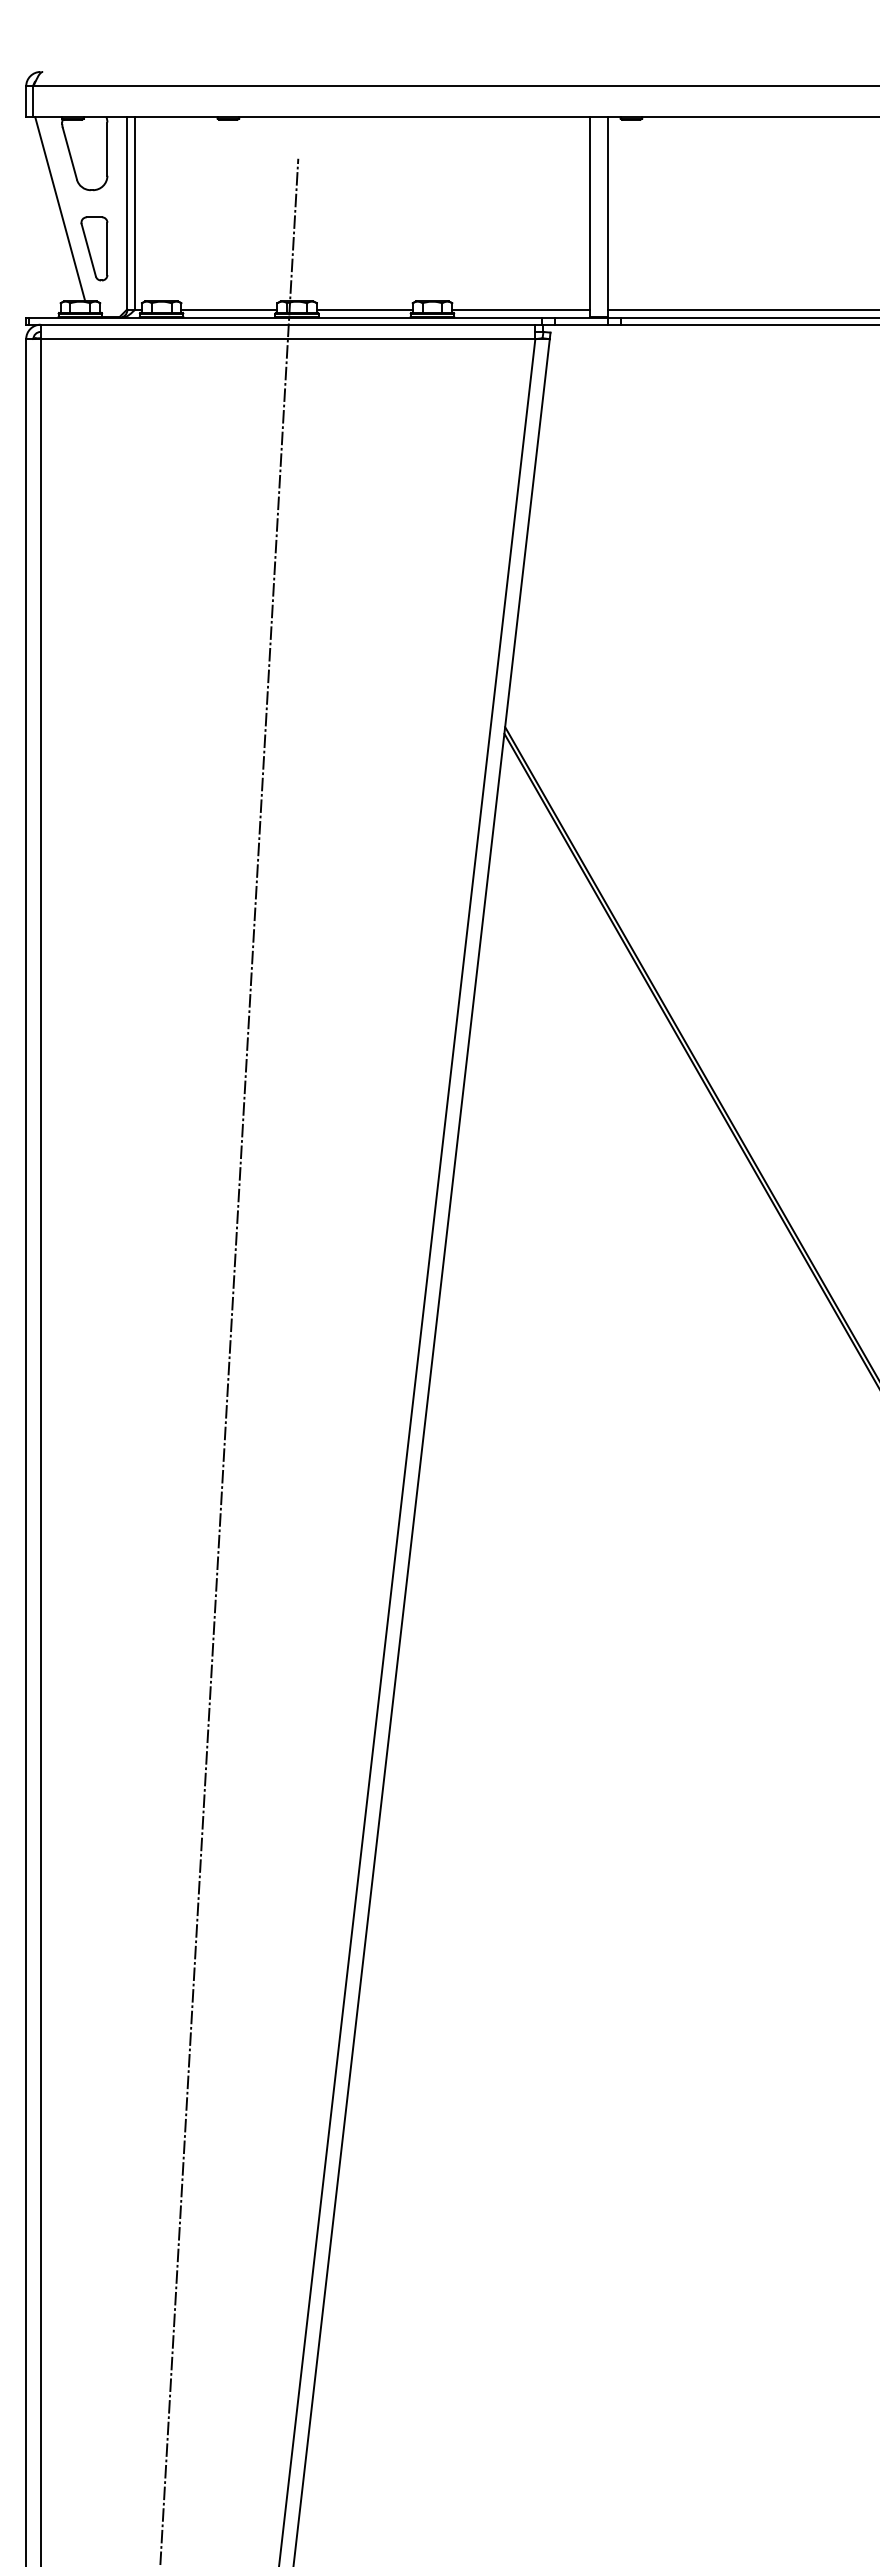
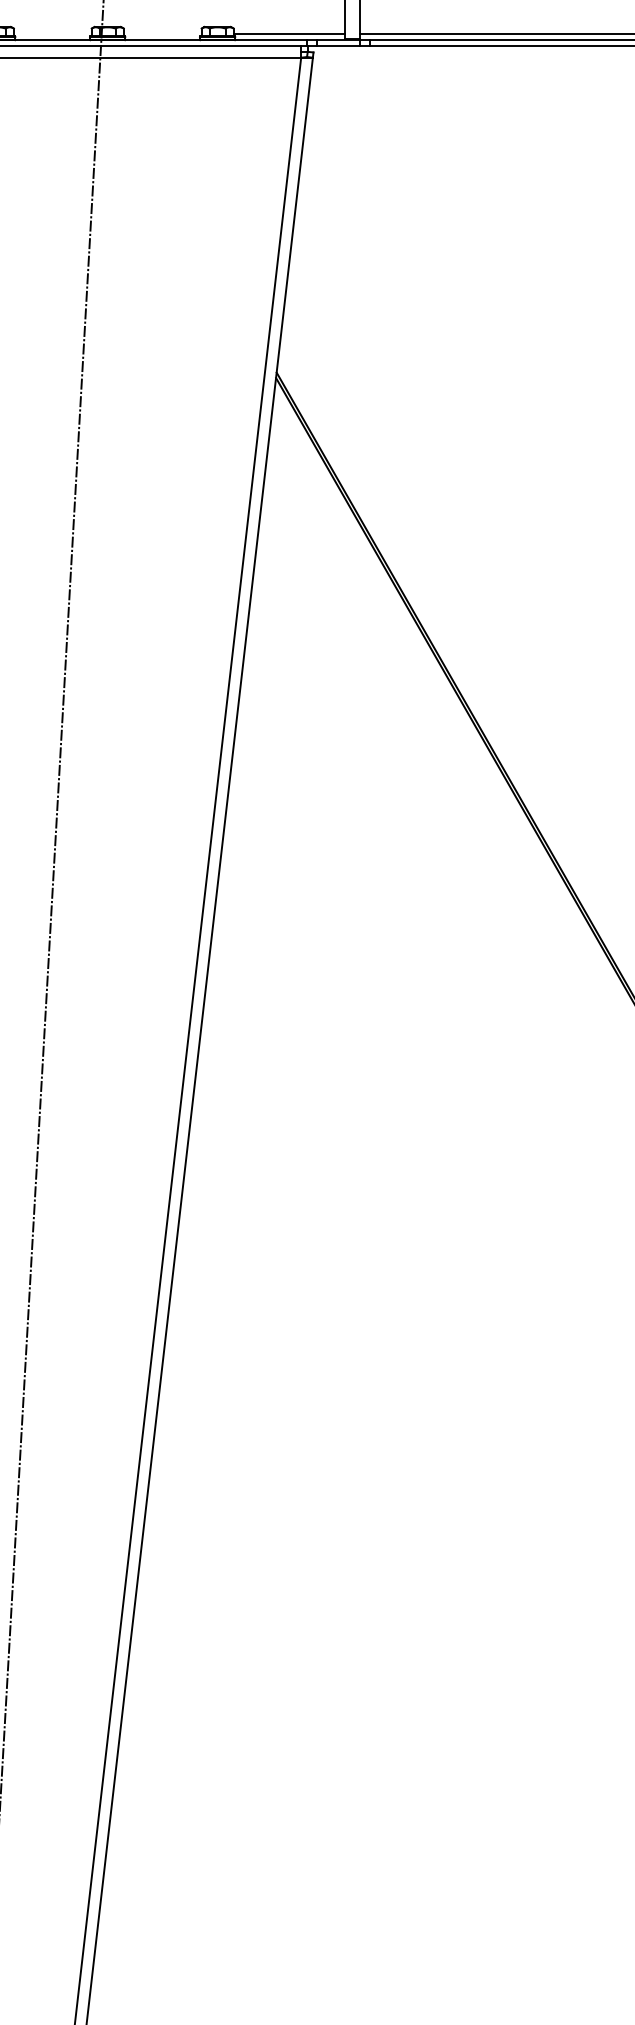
line: (229, 310) -> (52, 34), removed
line: (364, 310) -> (162, 34), removed

